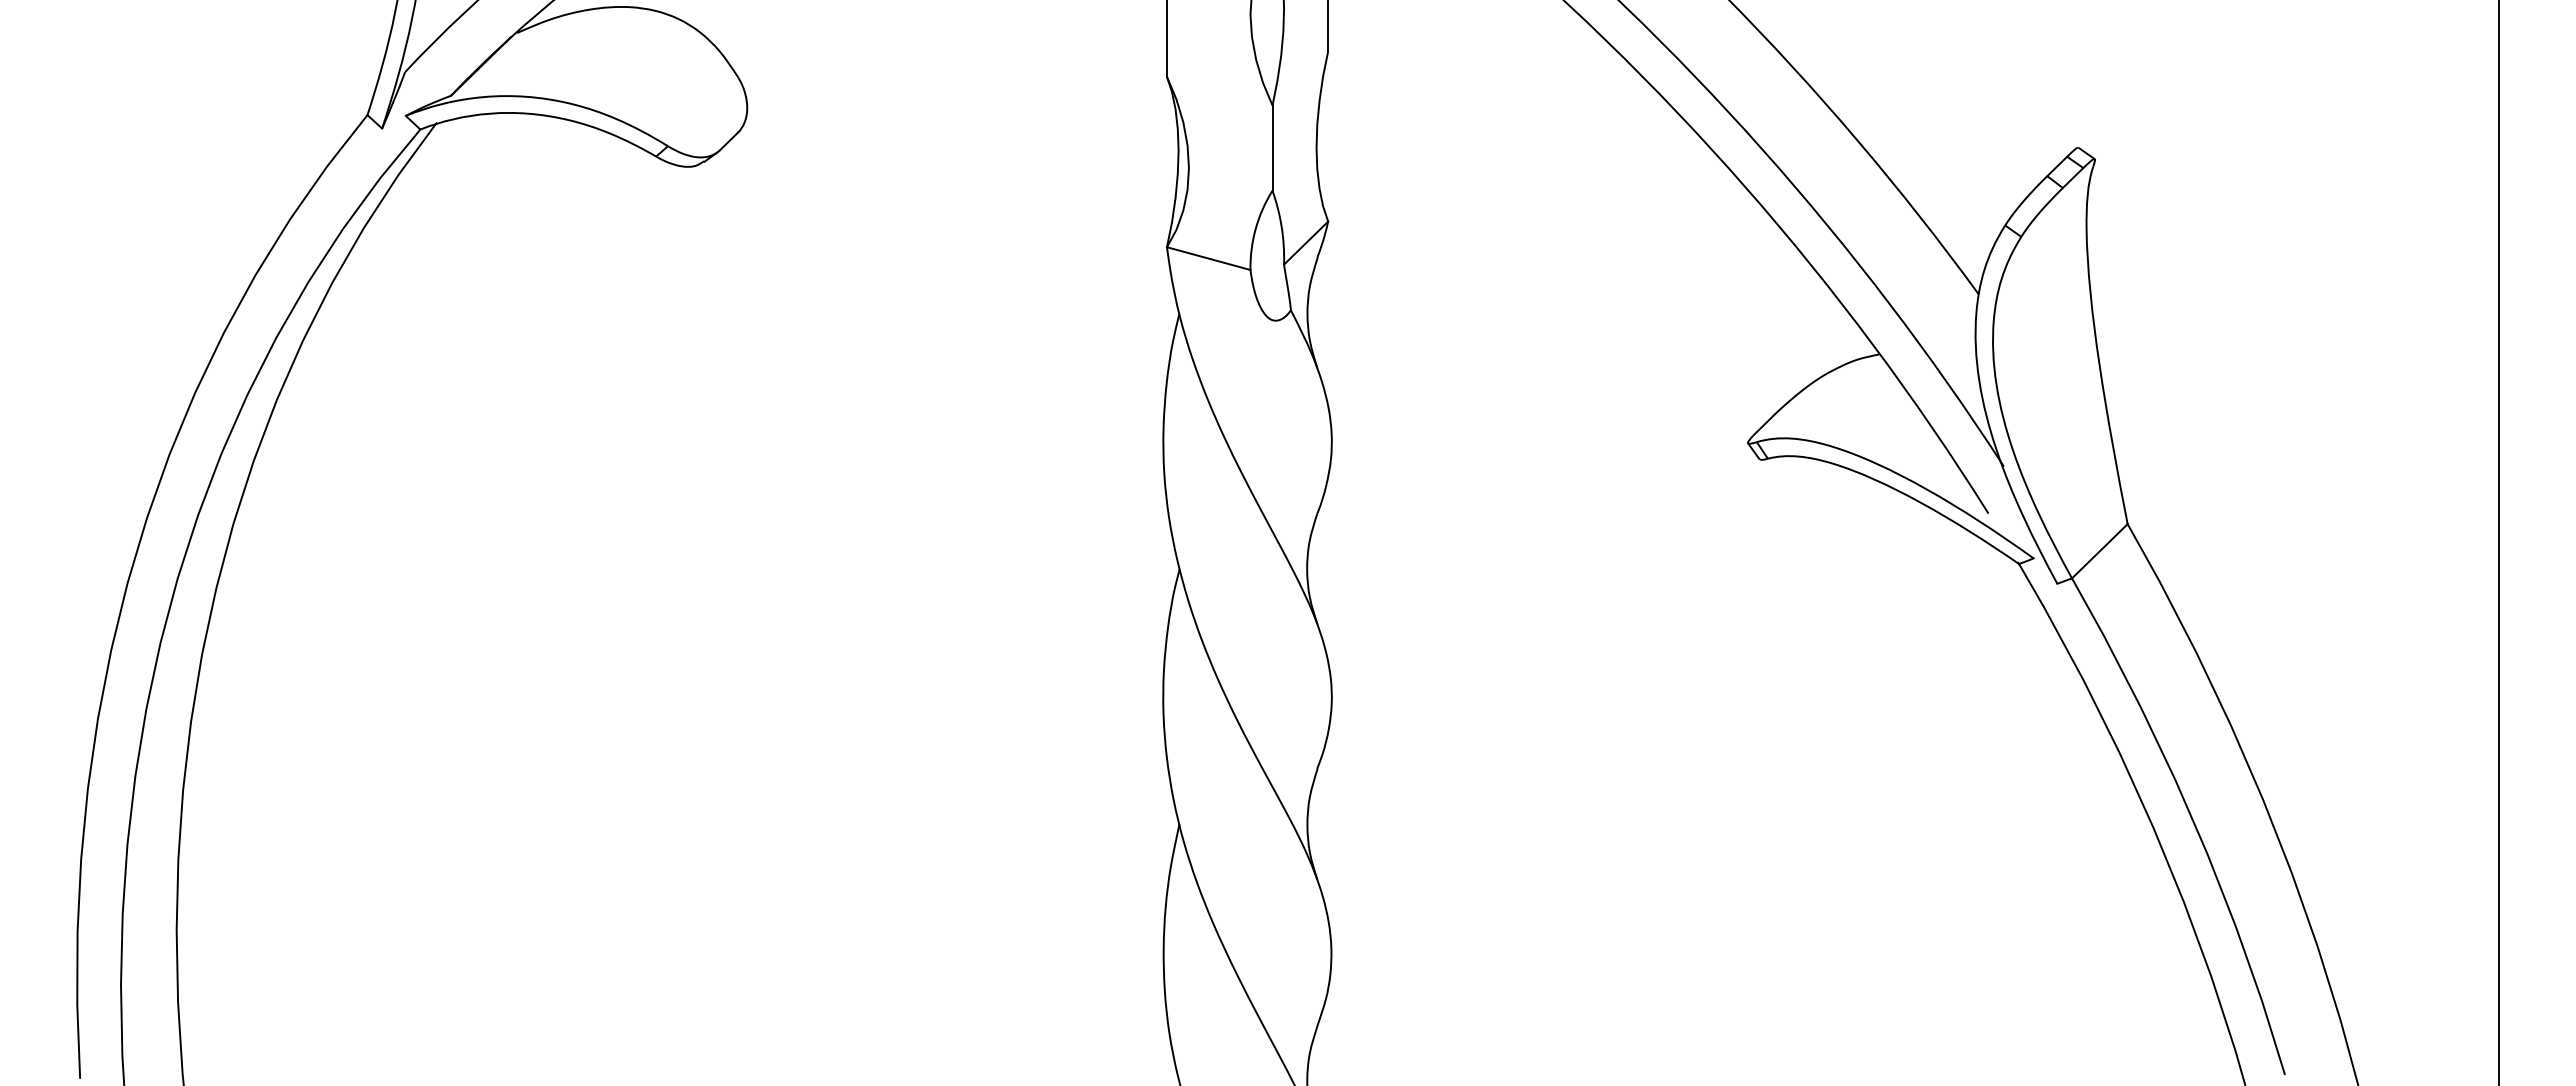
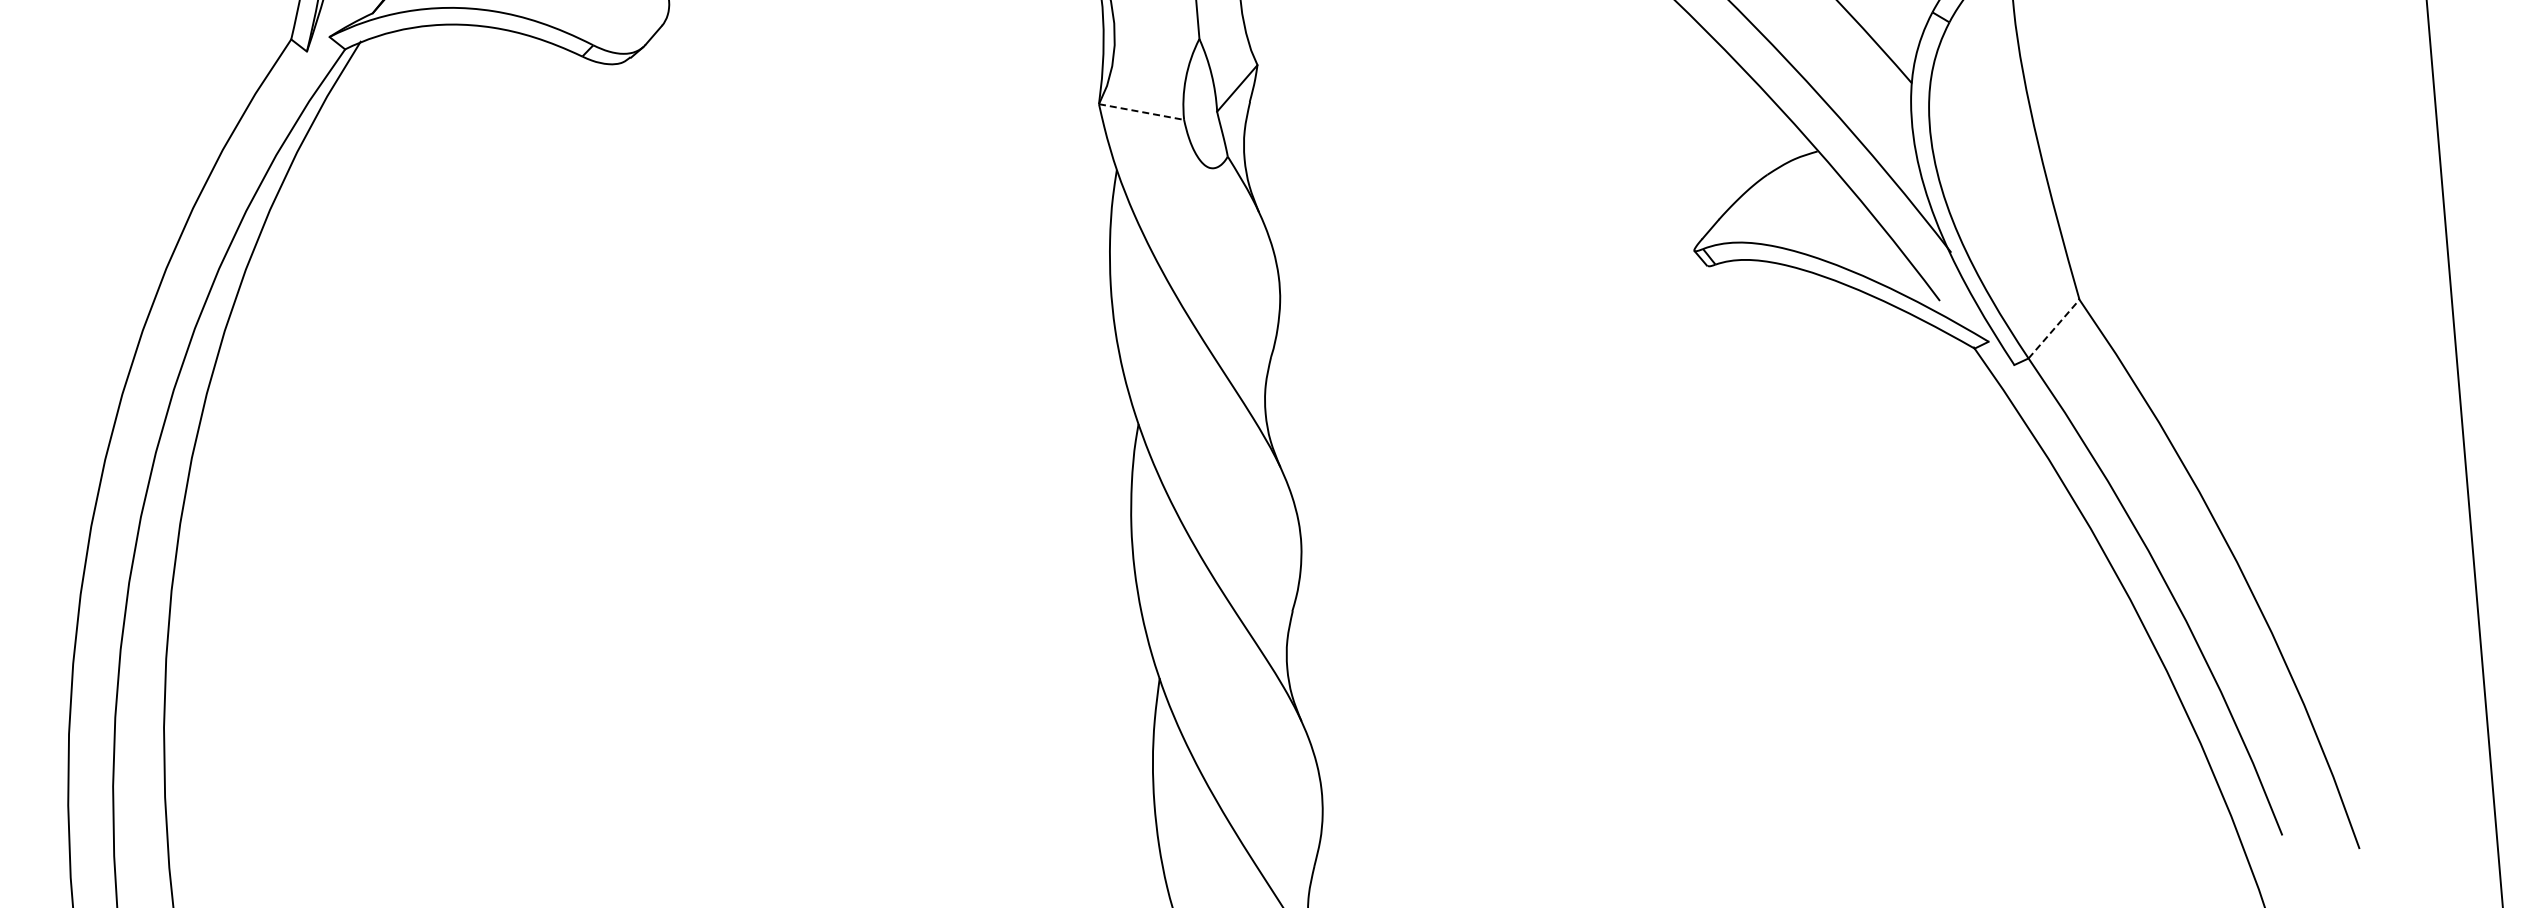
line: (1209, 258) -> (1142, 111), solid -> dashed
line: (2099, 551) -> (2053, 329), solid -> dashed

